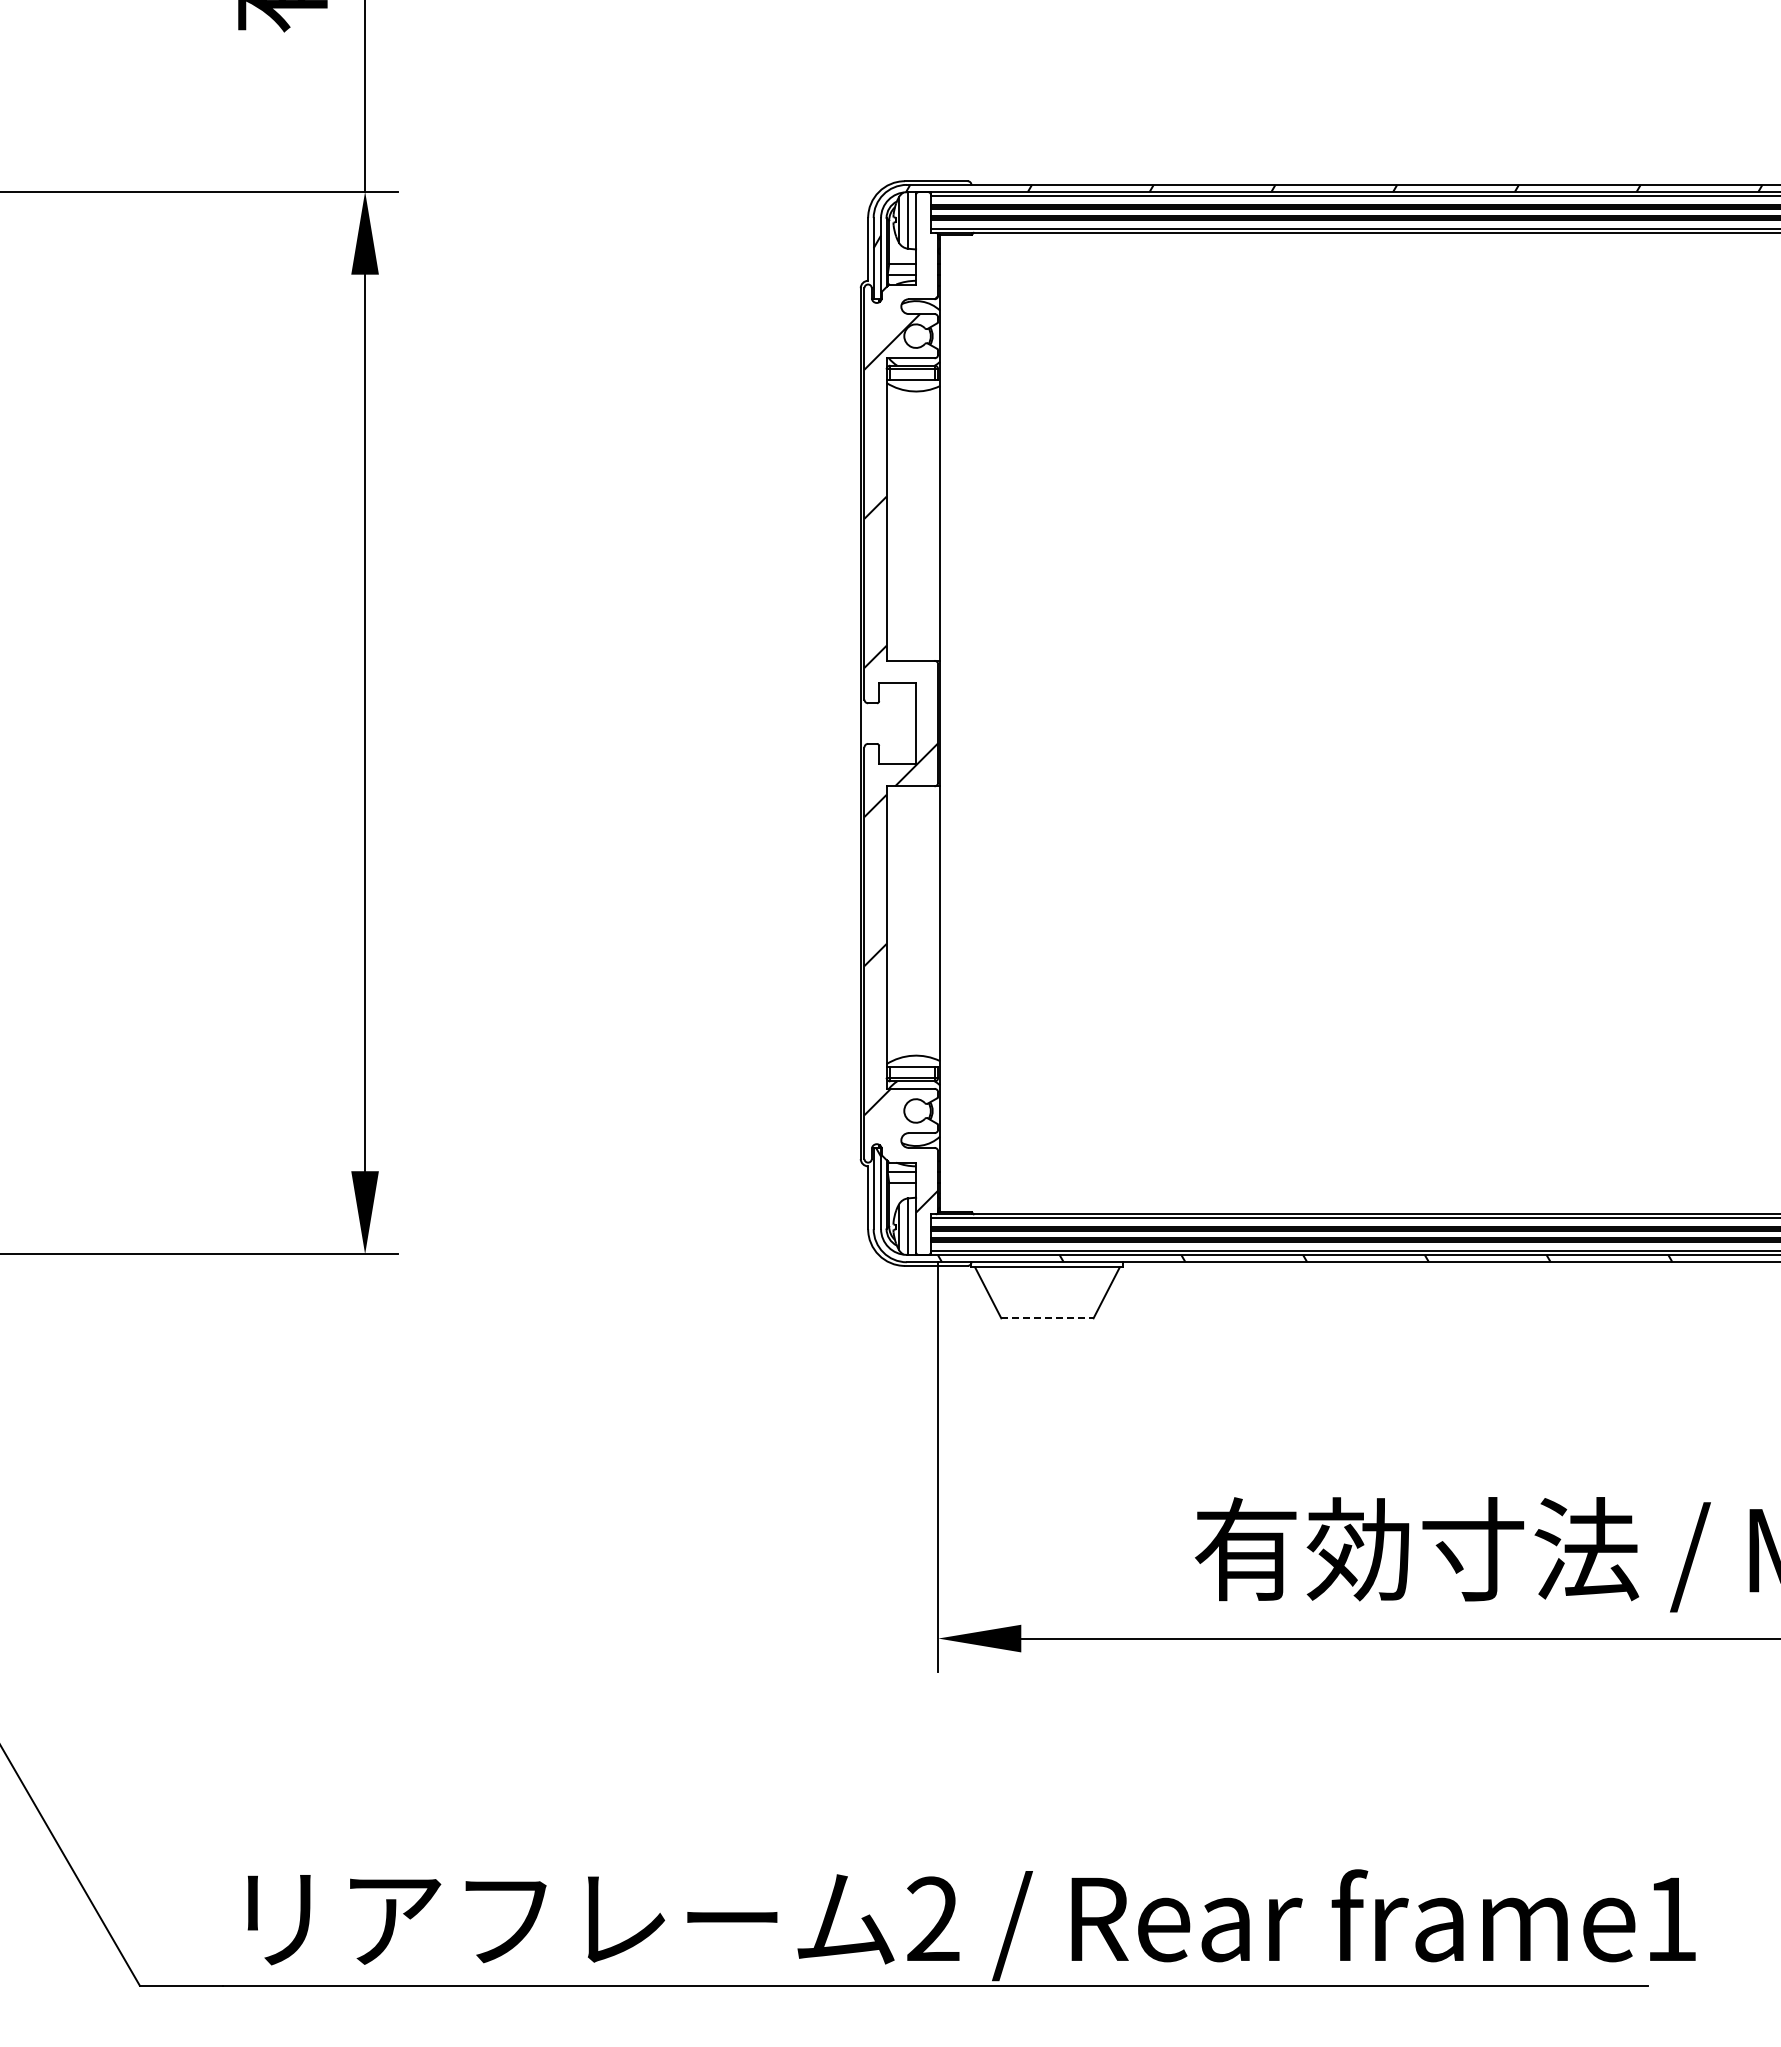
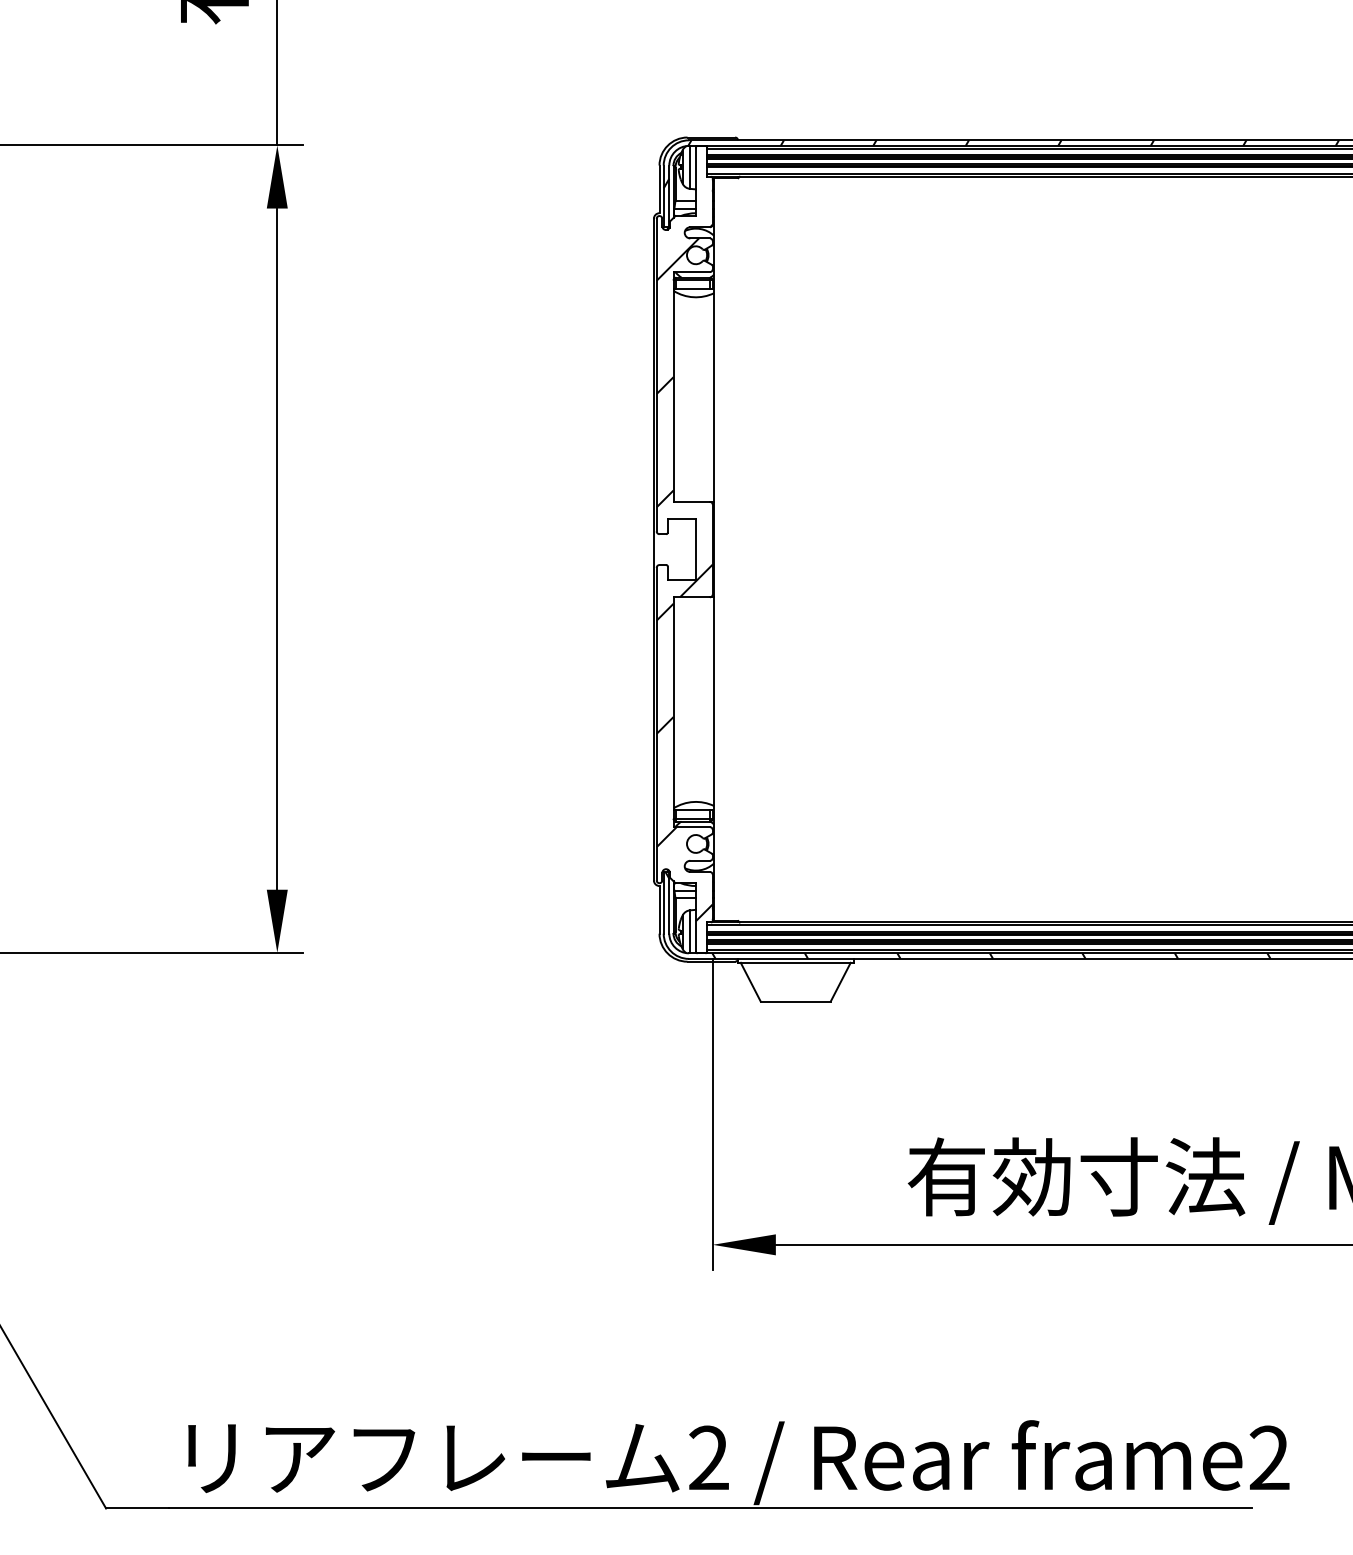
line: (1047, 1318) -> (795, 1001), dashed -> solid
text: (1671, 1918) -> (1269, 1457), frame1 -> frame2

